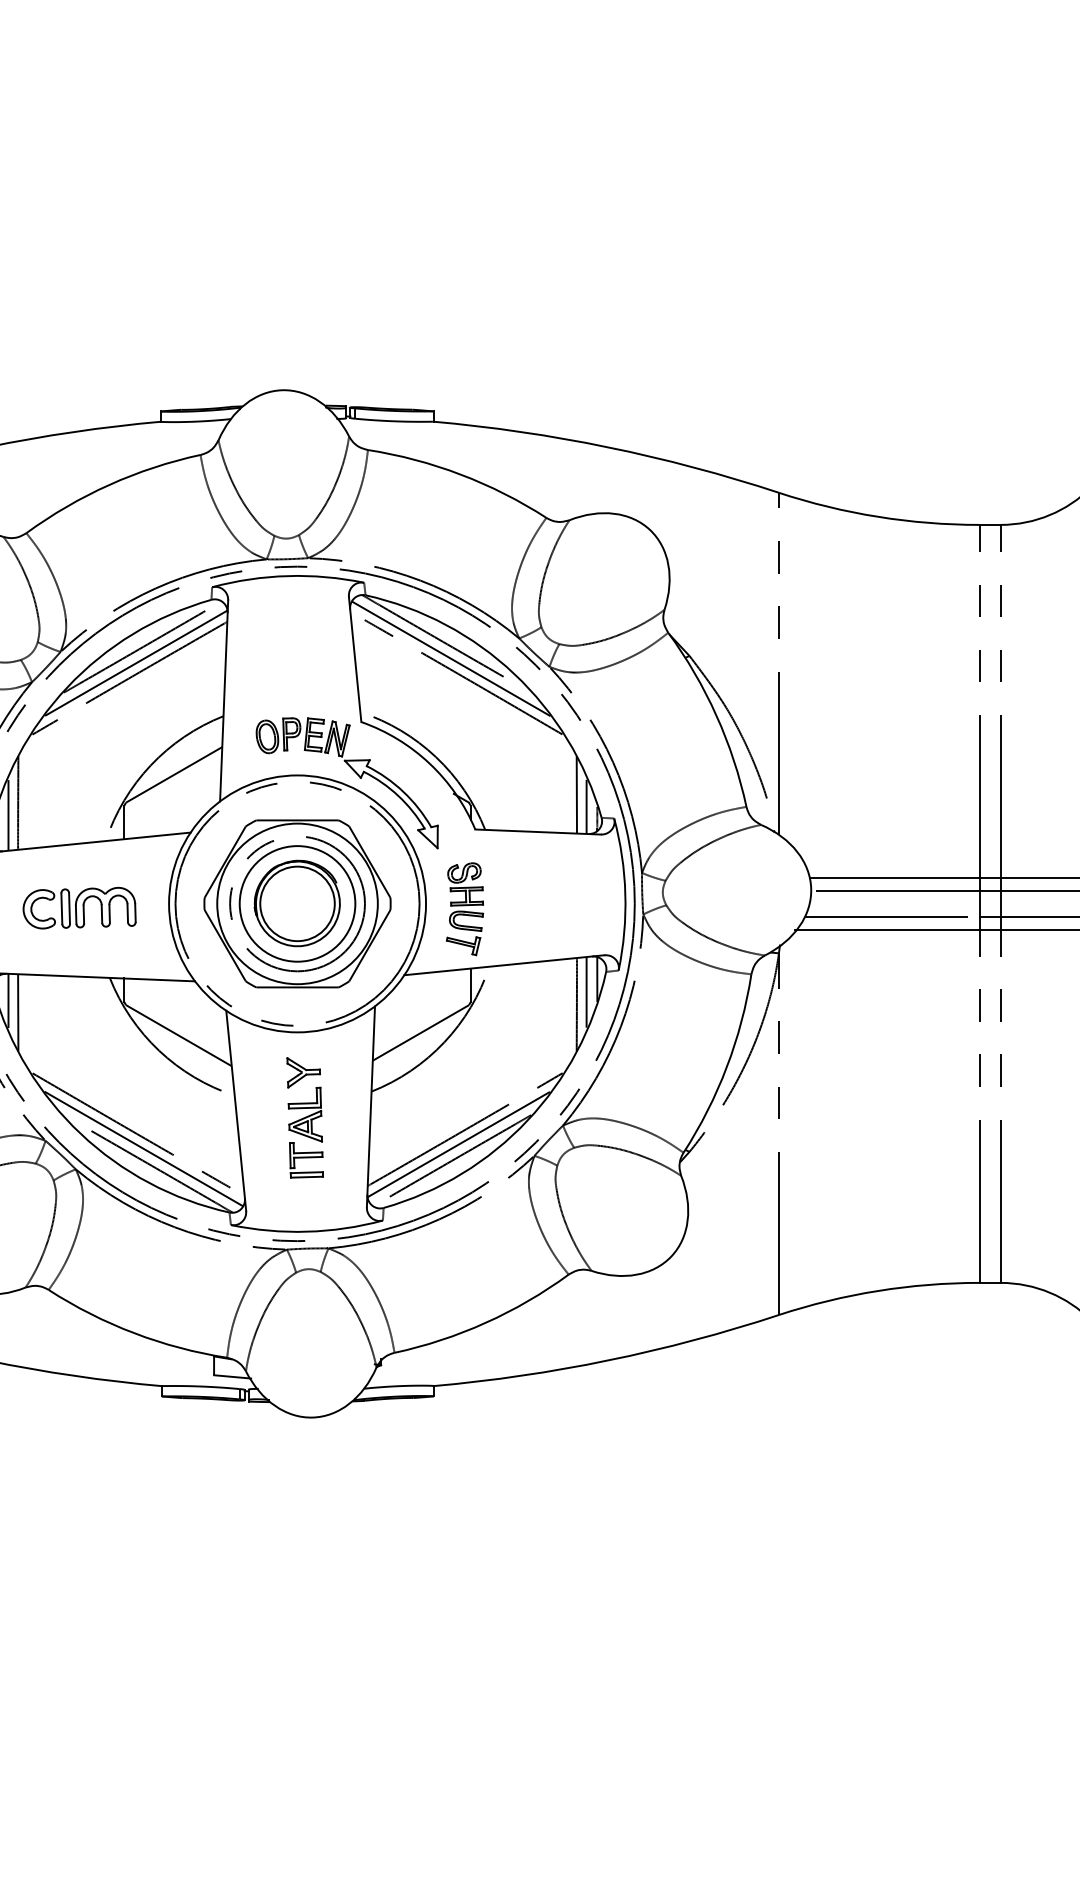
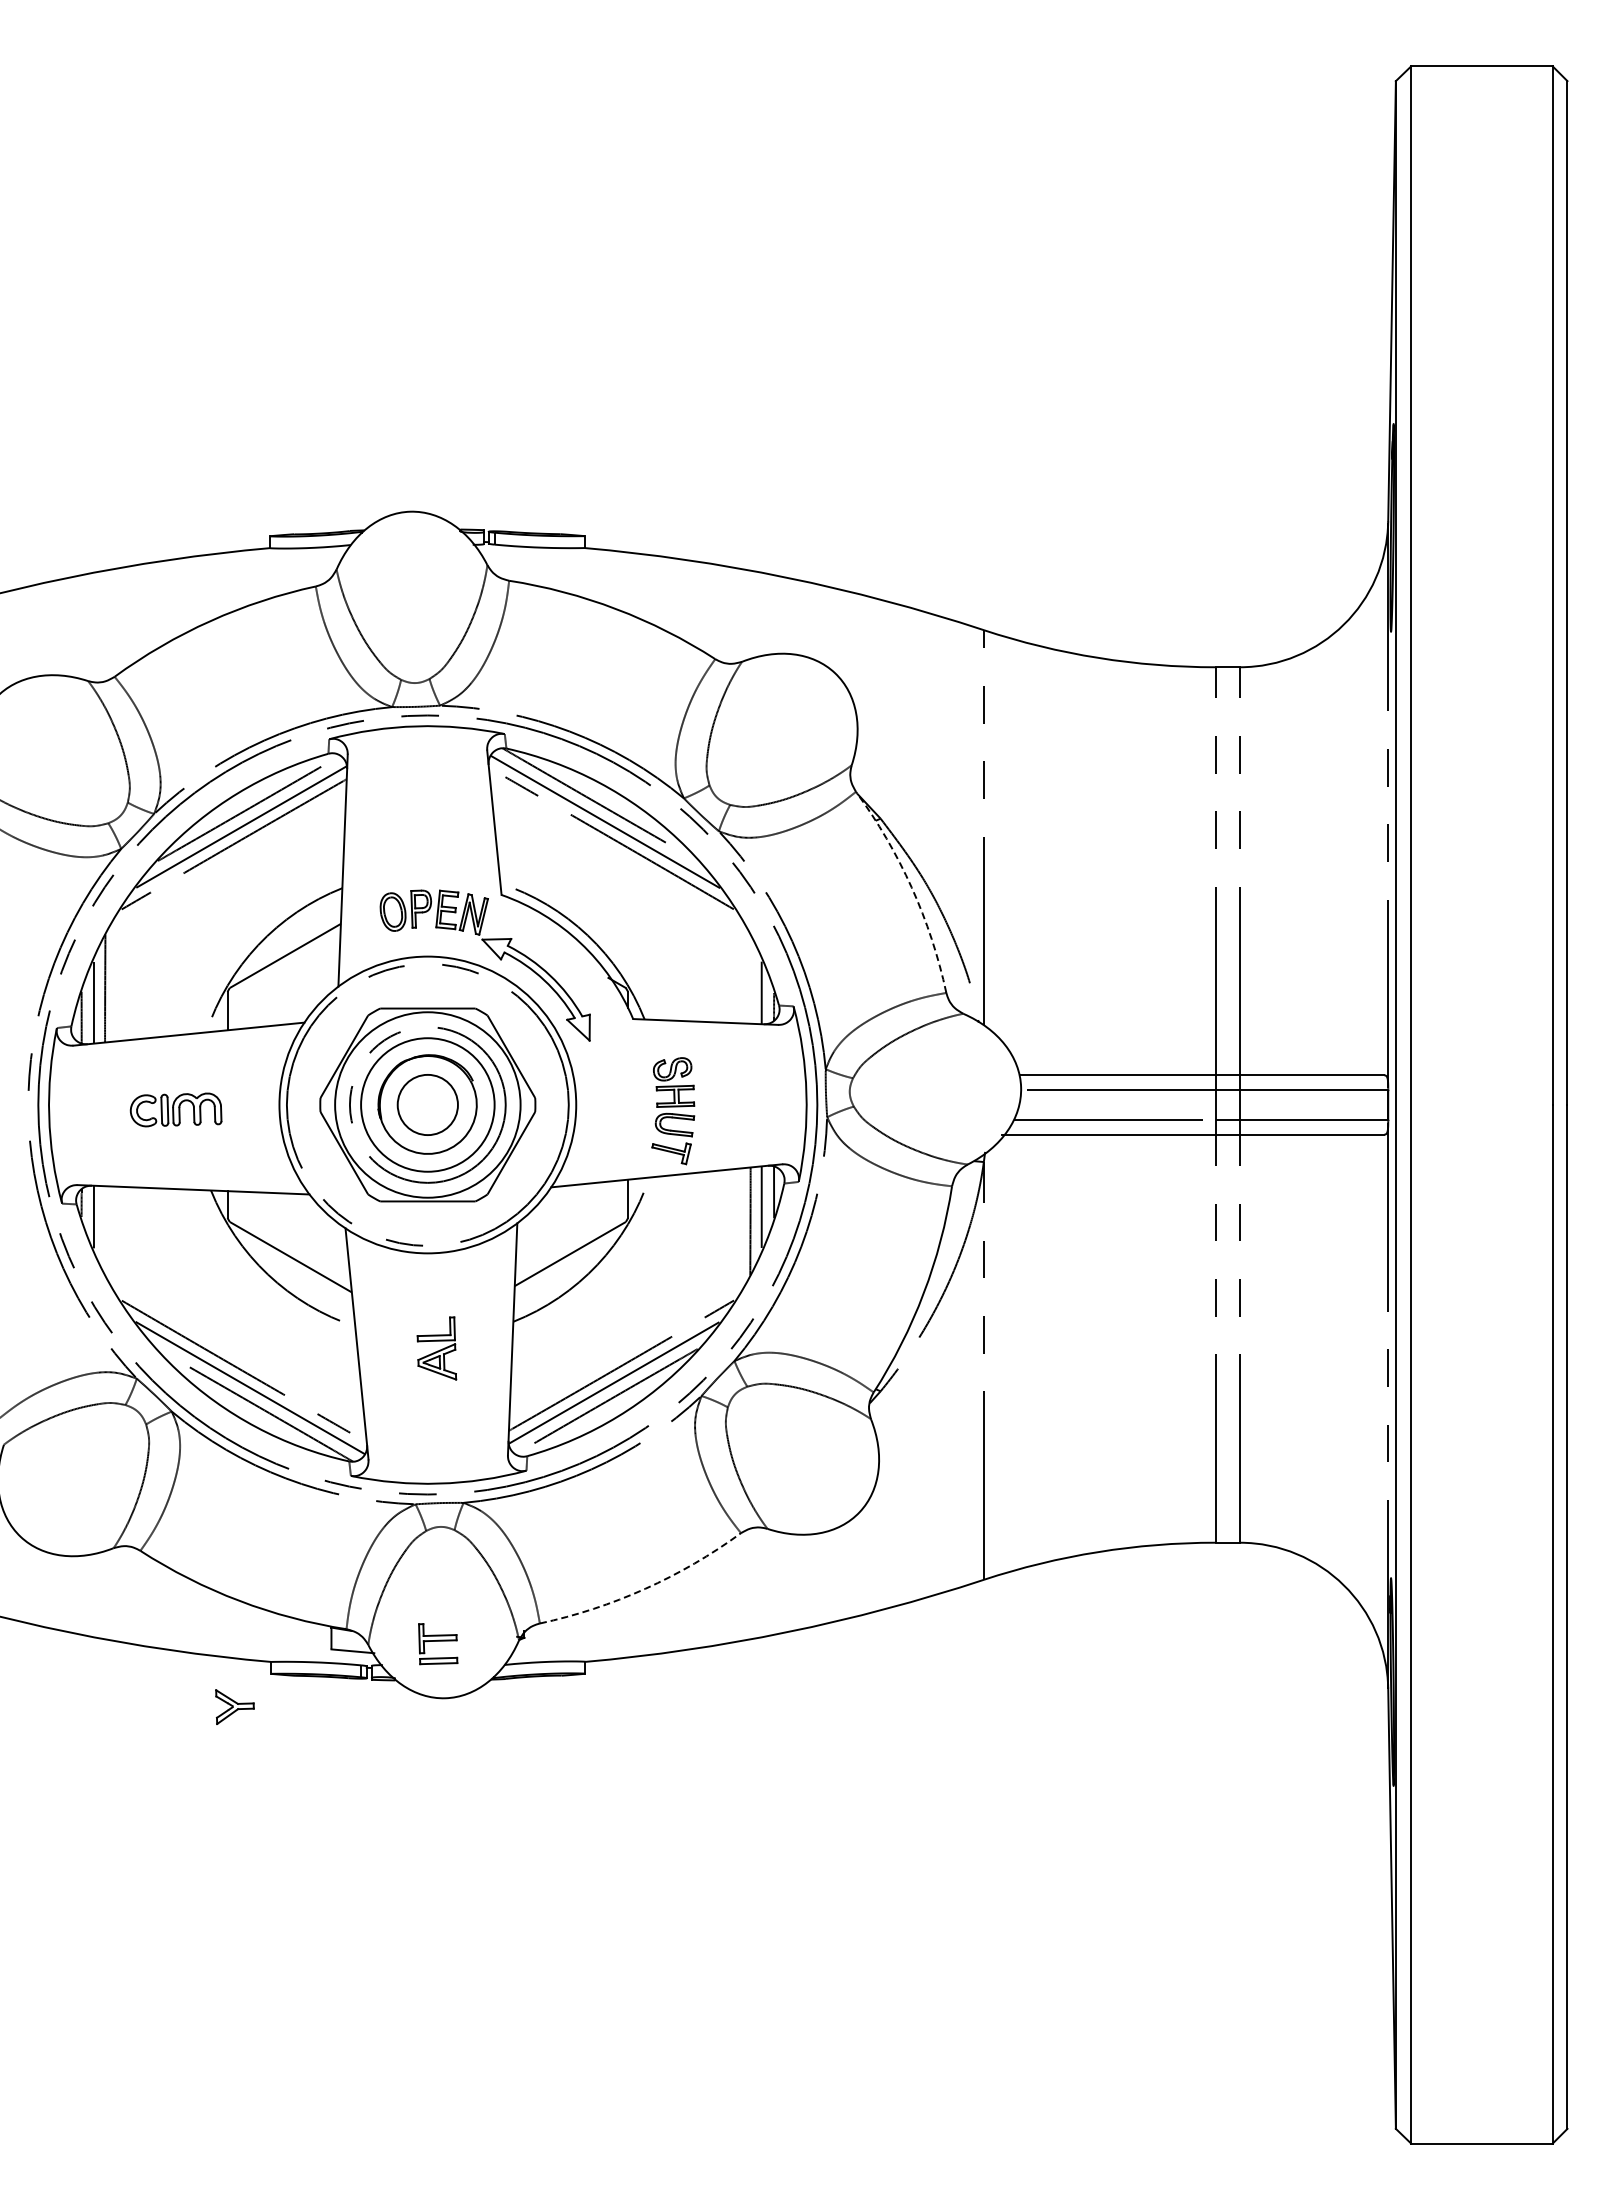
arc: (716, 715) -> (911, 887), solid -> dashed
line: (576, 794) -> (750, 978), removed
circle: (297, 903) -> (427, 1104), size x0.7
part: (79, 907) -> (175, 1109), size x0.7
part: (465, 909) -> (673, 1111), moved
line: (18, 1012) -> (105, 1230), removed
part: (303, 1072) -> (234, 1706), moved
part: (306, 1160) -> (438, 1644), moved
arc: (485, 1322) -> (645, 1588), solid -> dashed

